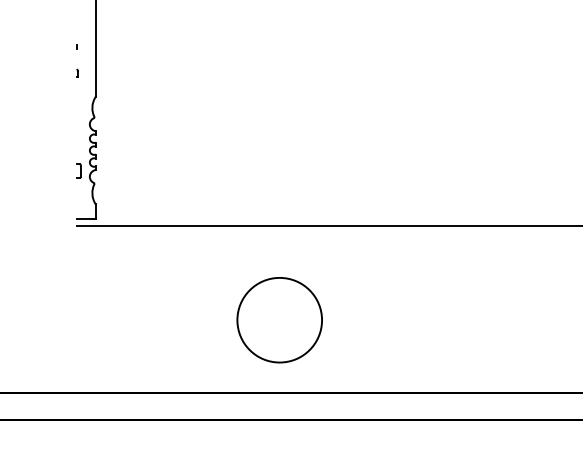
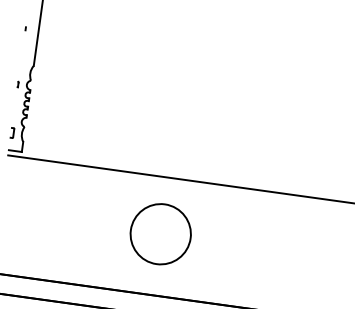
part: (77, 72) -> (18, 83), moved
part: (78, 170) -> (12, 132), moved
circle: (279, 320) -> (160, 234), moved

